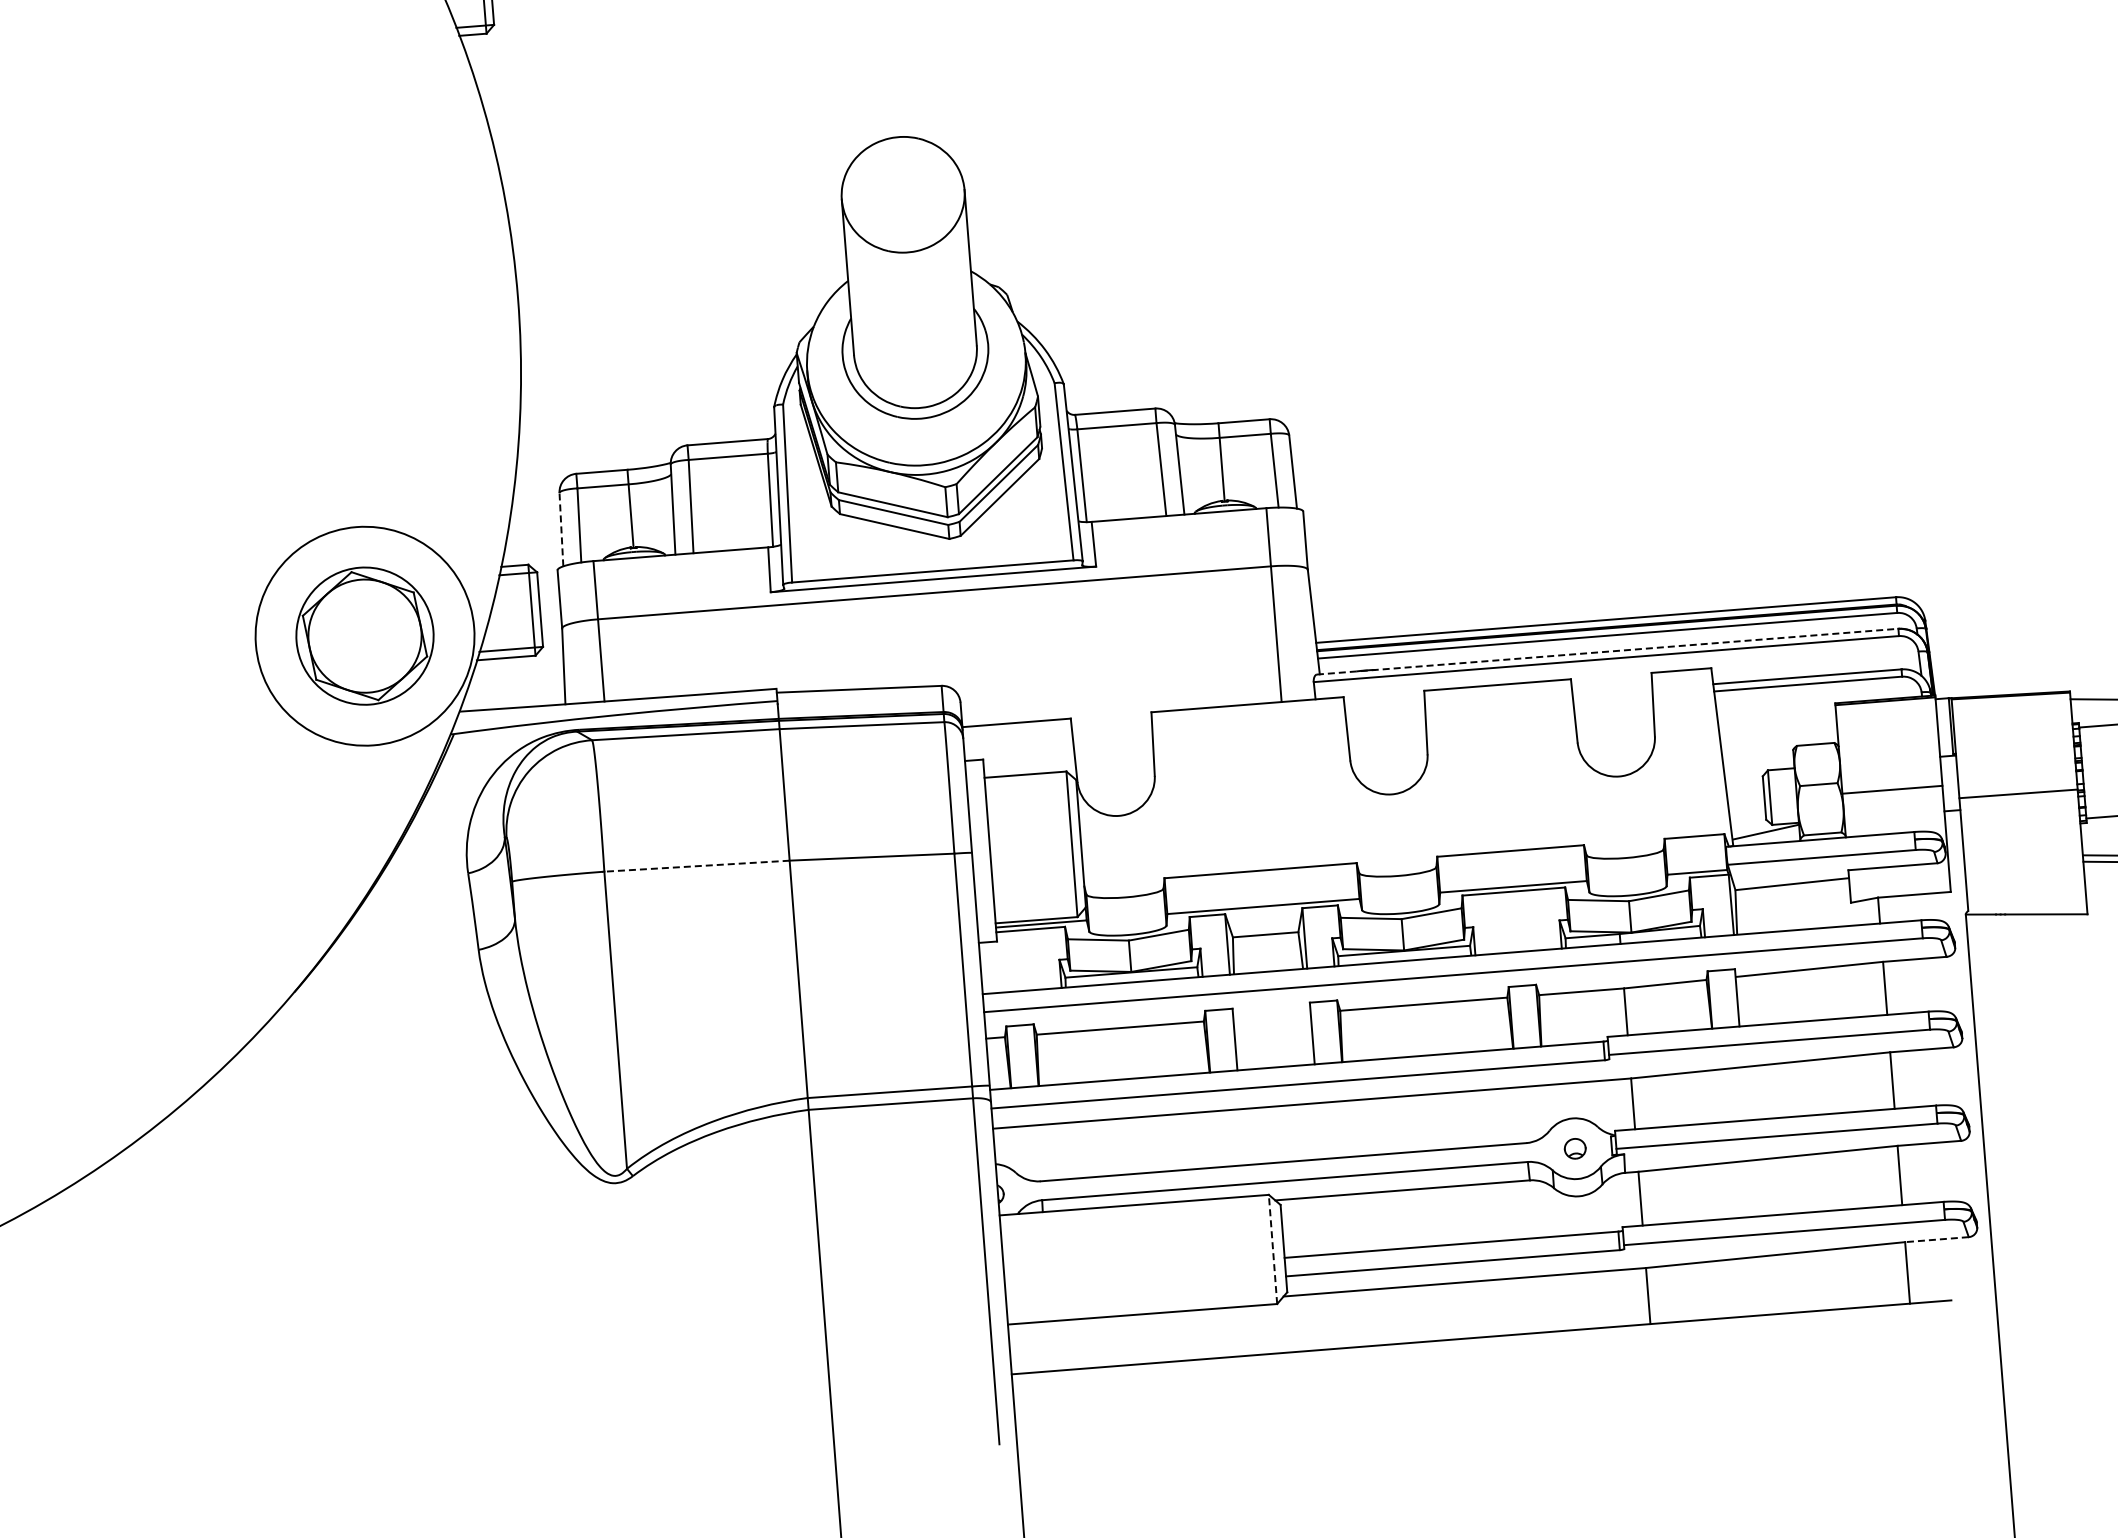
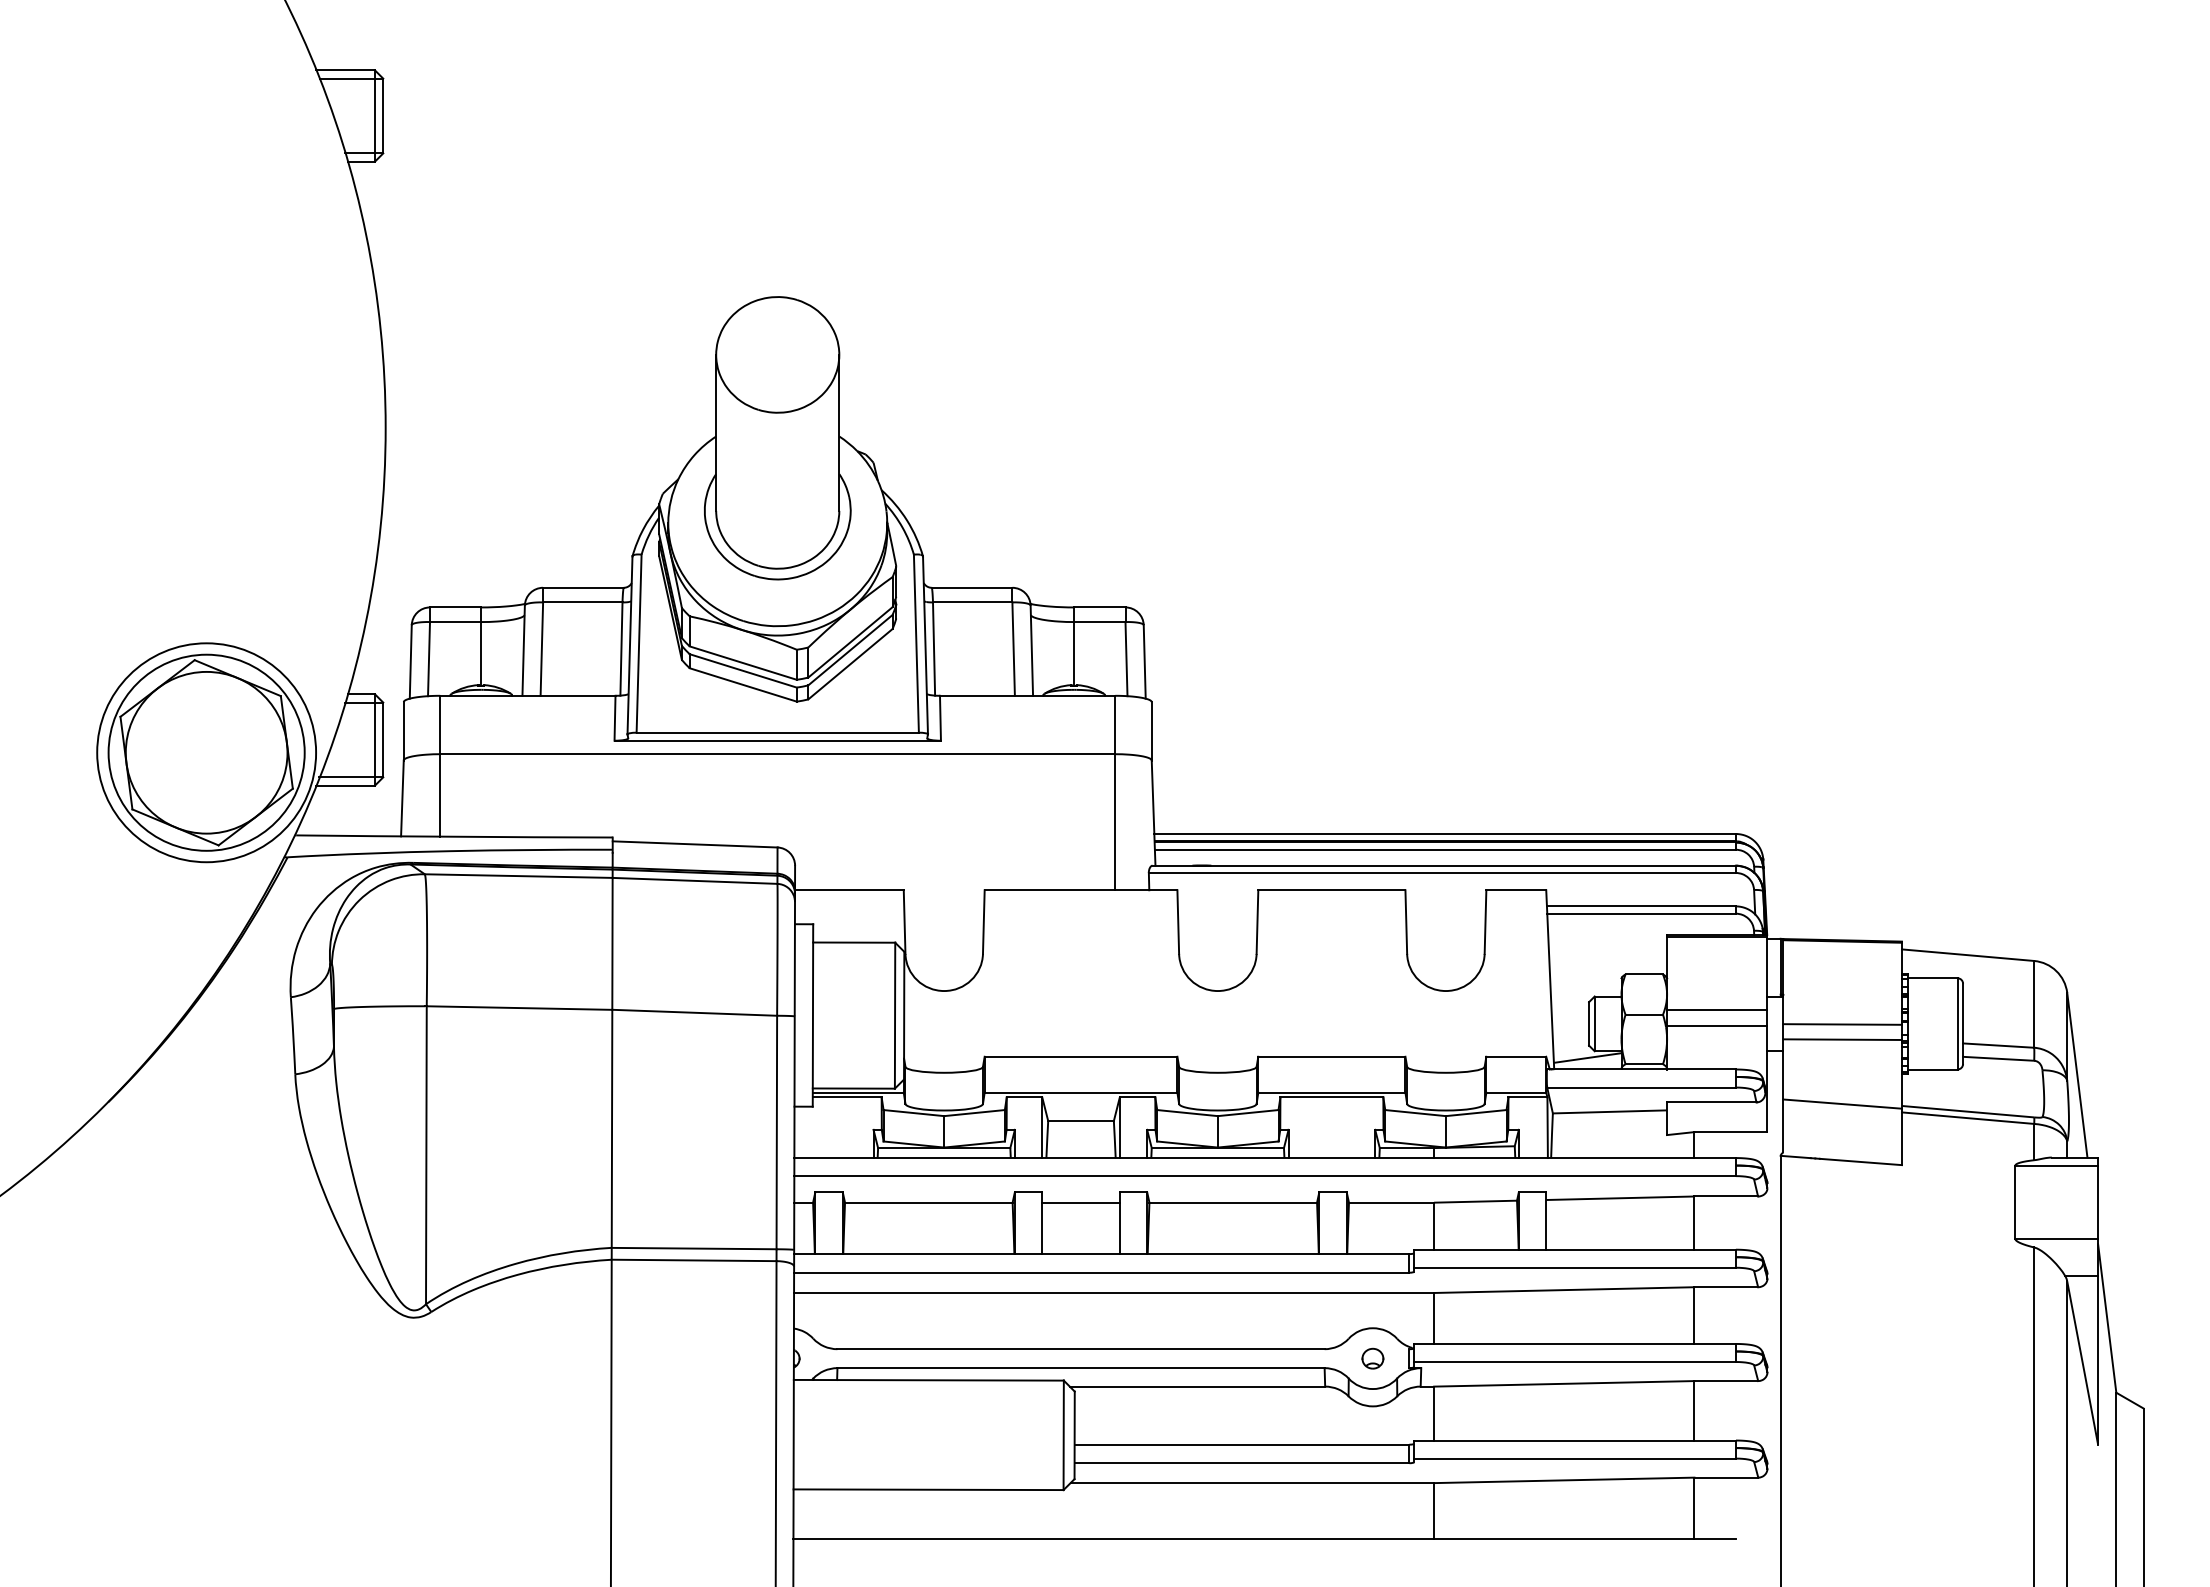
line: (561, 529) -> (410, 661), dashed -> solid
part: (364, 635) -> (206, 752), size x1.43
line: (1607, 651) -> (1444, 865), dashed -> solid
line: (1891, 774) -> (1717, 1010), added
line: (2017, 778) -> (1842, 1024), added
line: (2023, 857) -> (1842, 1103), added
line: (697, 866) -> (519, 1008), dashed -> solid
line: (1271, 1016) -> (1080, 1202), added
line: (1937, 1239) -> (1726, 1477), dashed -> solid
line: (1272, 1249) -> (1063, 1435), dashed -> solid

